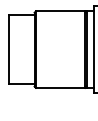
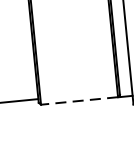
line: (60, 87) -> (79, 100), solid -> dashed

